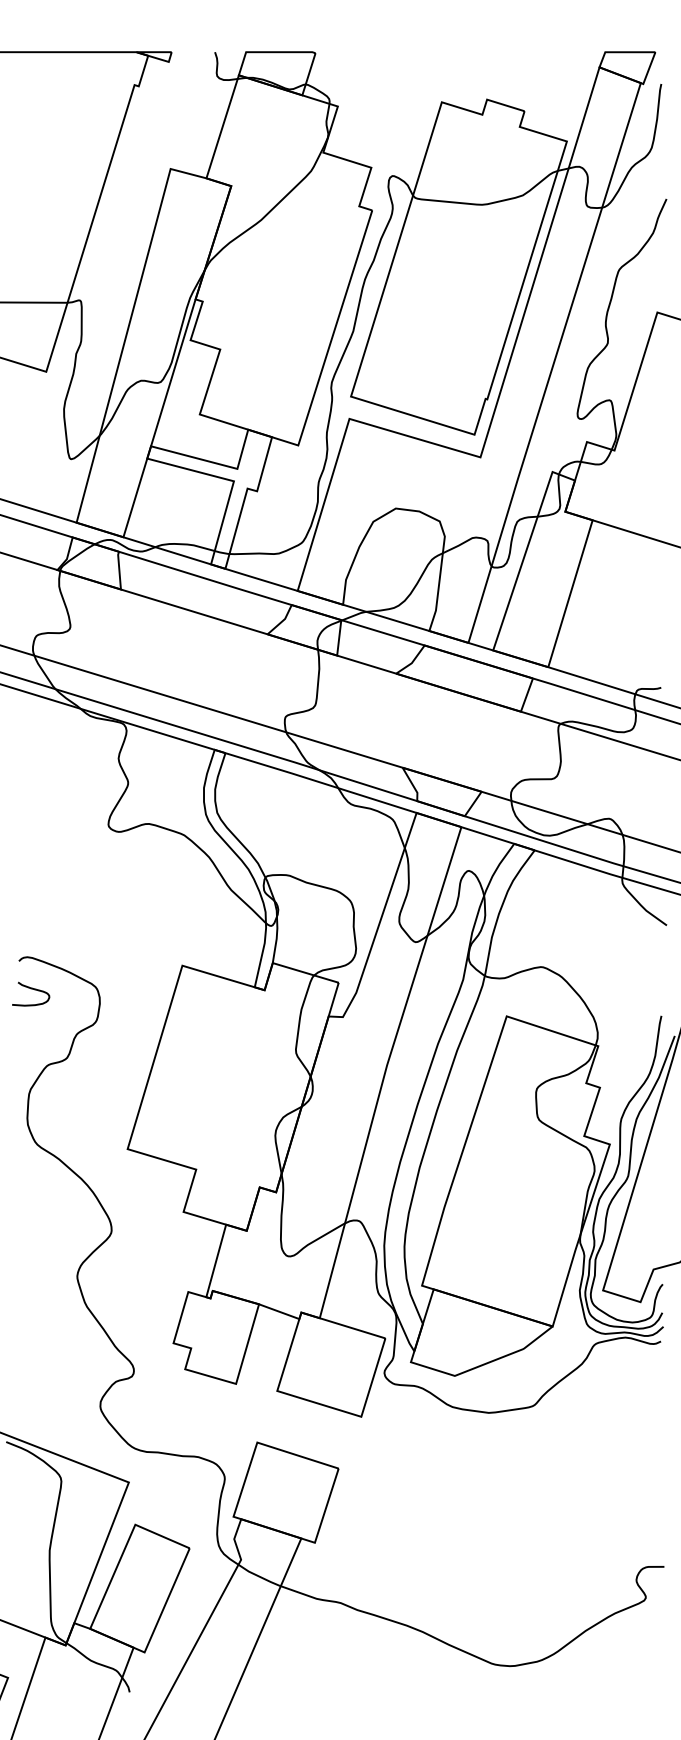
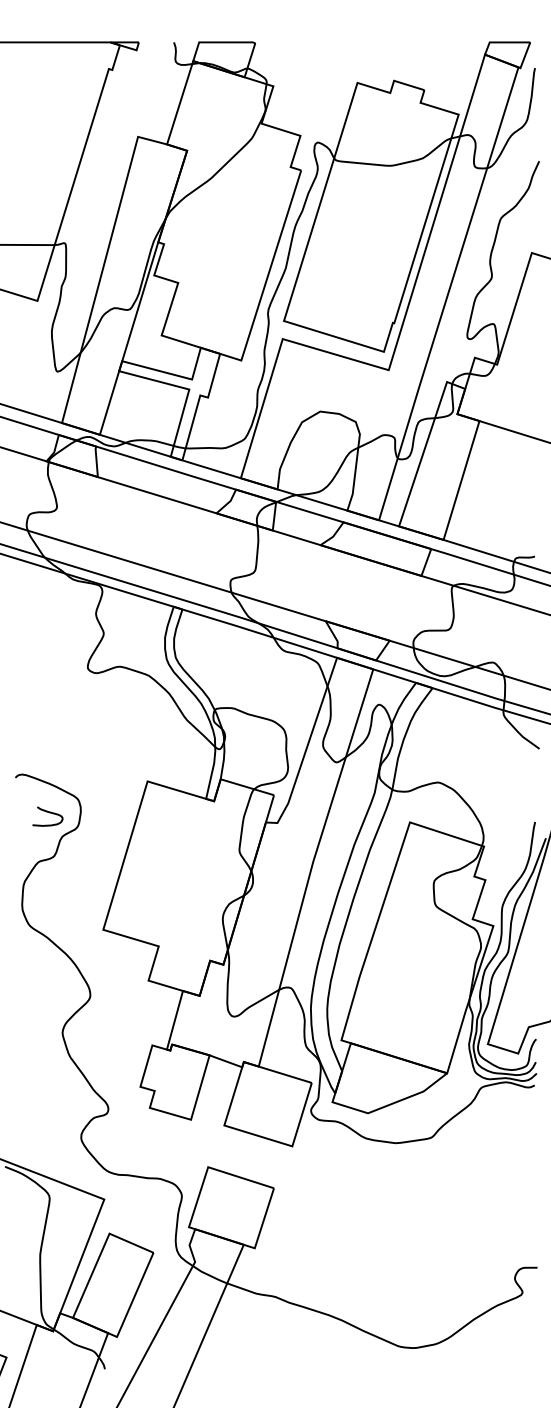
curve: (31, 989) -> (48, 812), moved

